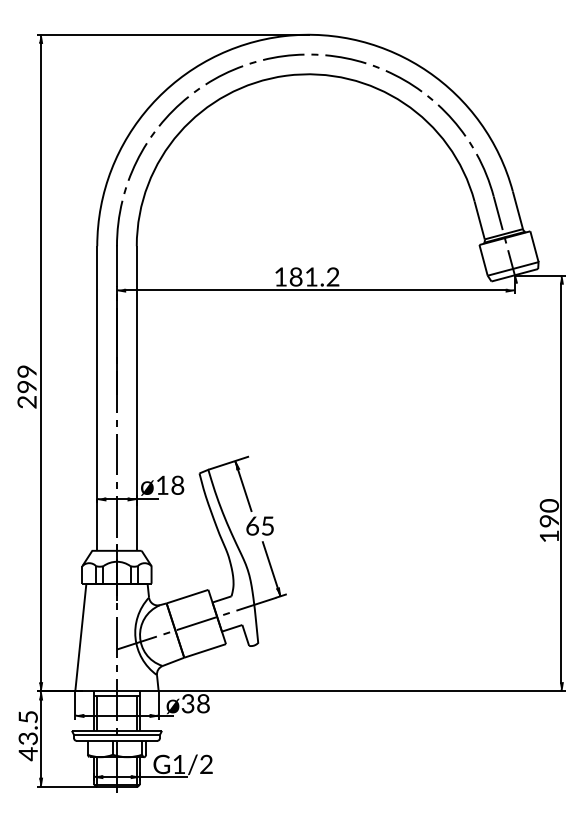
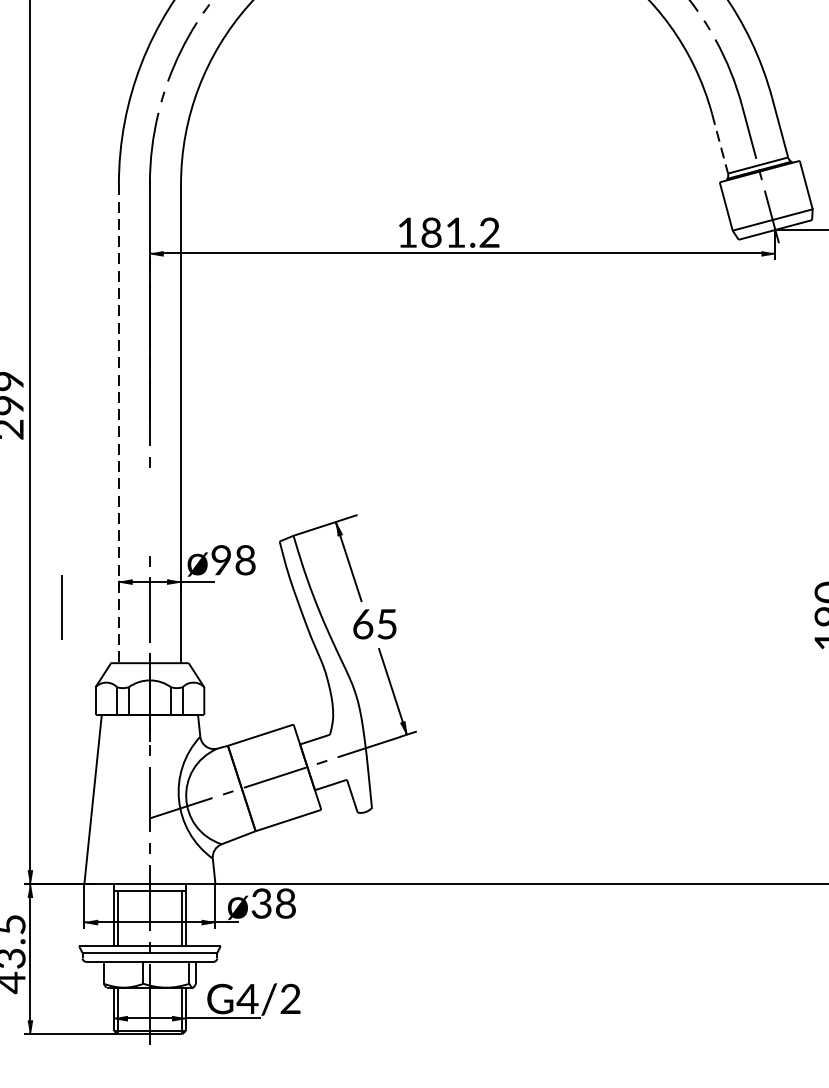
line: (479, 220) -> (719, 143), solid -> dashed
line: (97, 399) -> (119, 425), solid -> dashed
line: (116, 454) -> (61, 607), moved
text: (162, 484) -> (221, 558), ø18 -> ø98
text: (179, 764) -> (248, 999), G1/2 -> G4/2

